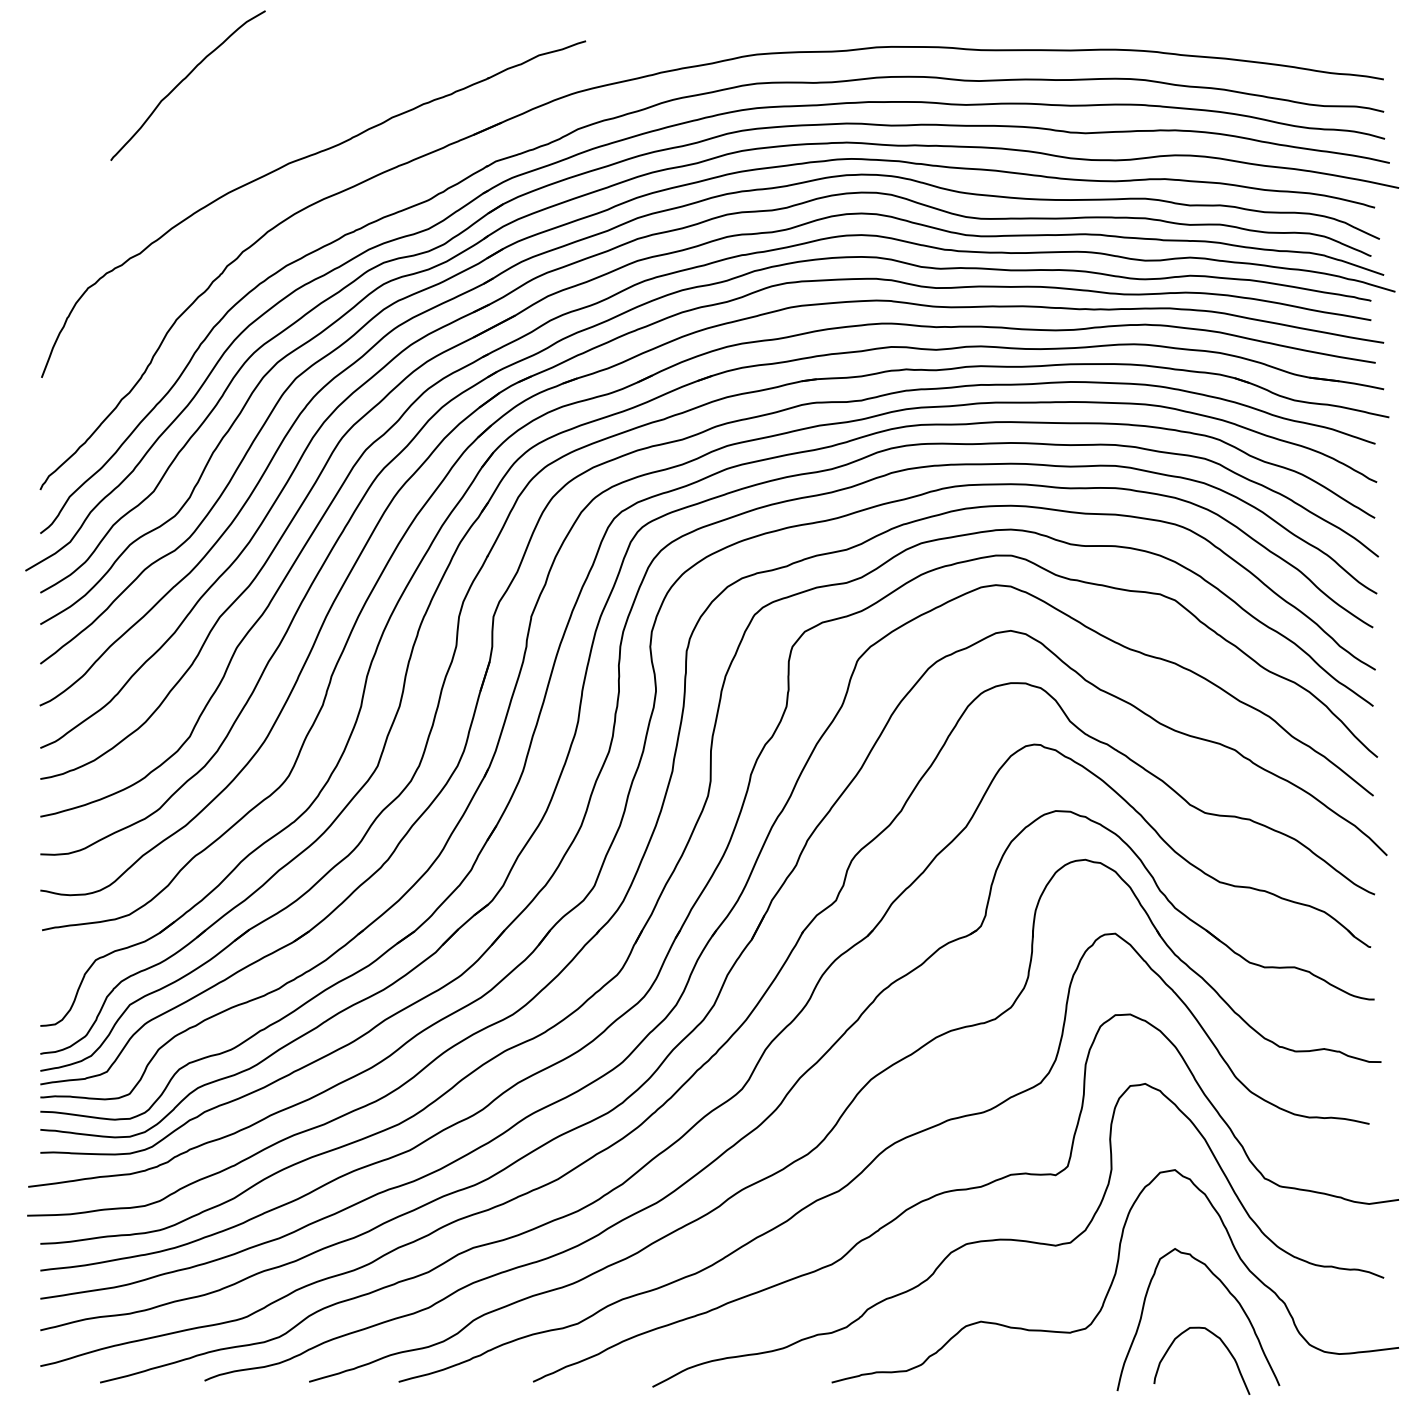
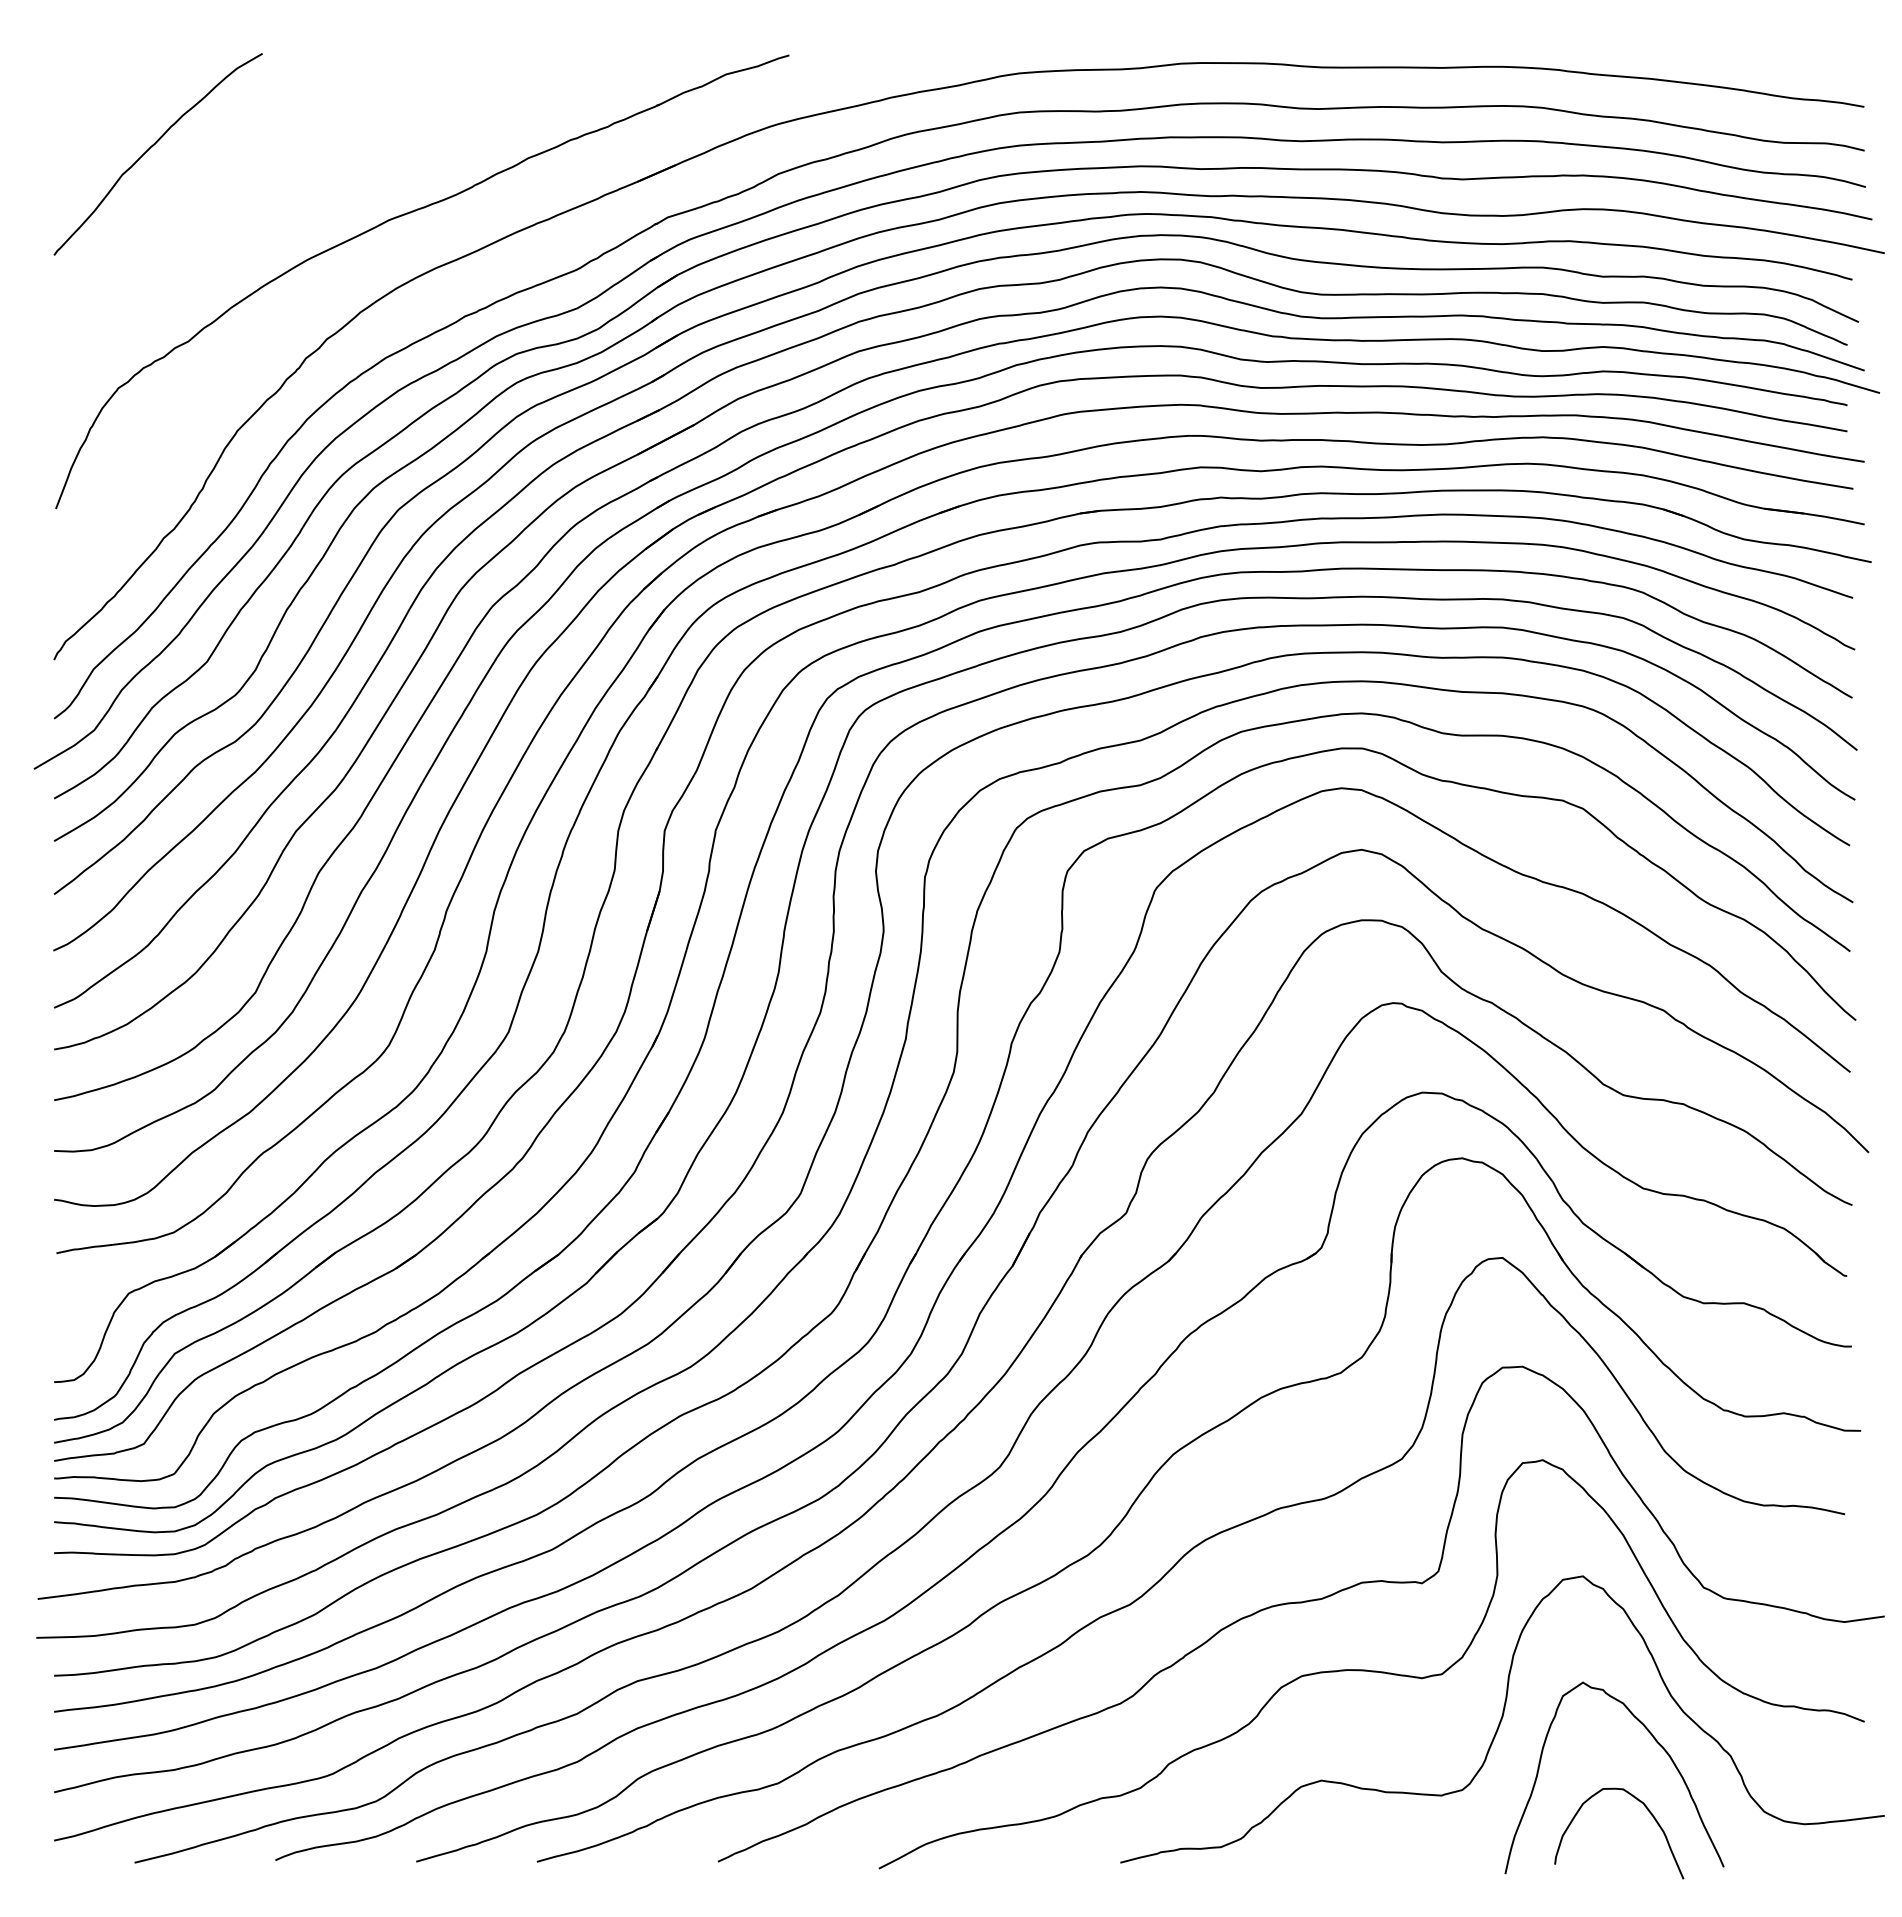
curve: (183, 80) -> (152, 147), moved

